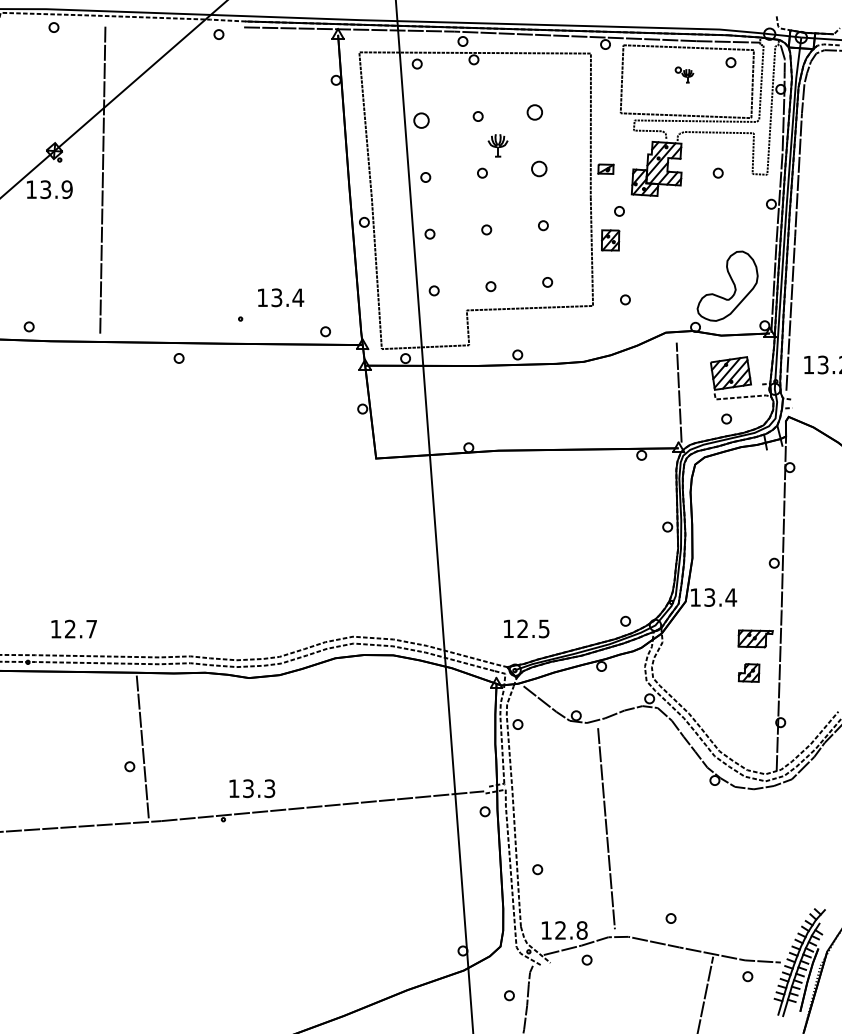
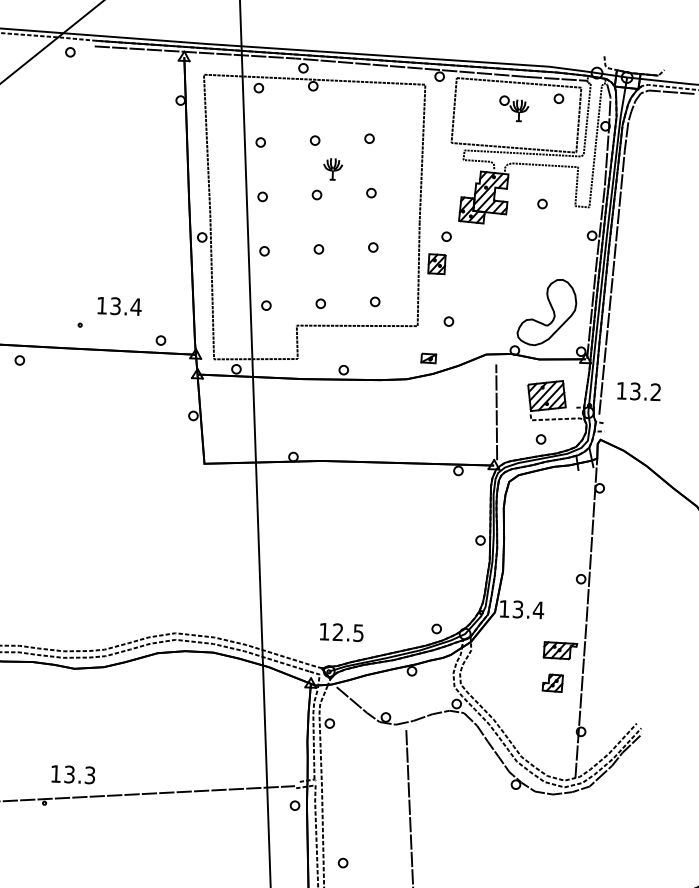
part: (684, 74) -> (514, 108), size x1.67
part: (534, 111) -> (369, 137), size x0.62
part: (421, 120) -> (260, 142), size x0.62
part: (538, 168) -> (370, 192), size x0.62
part: (605, 168) -> (428, 357), moved

